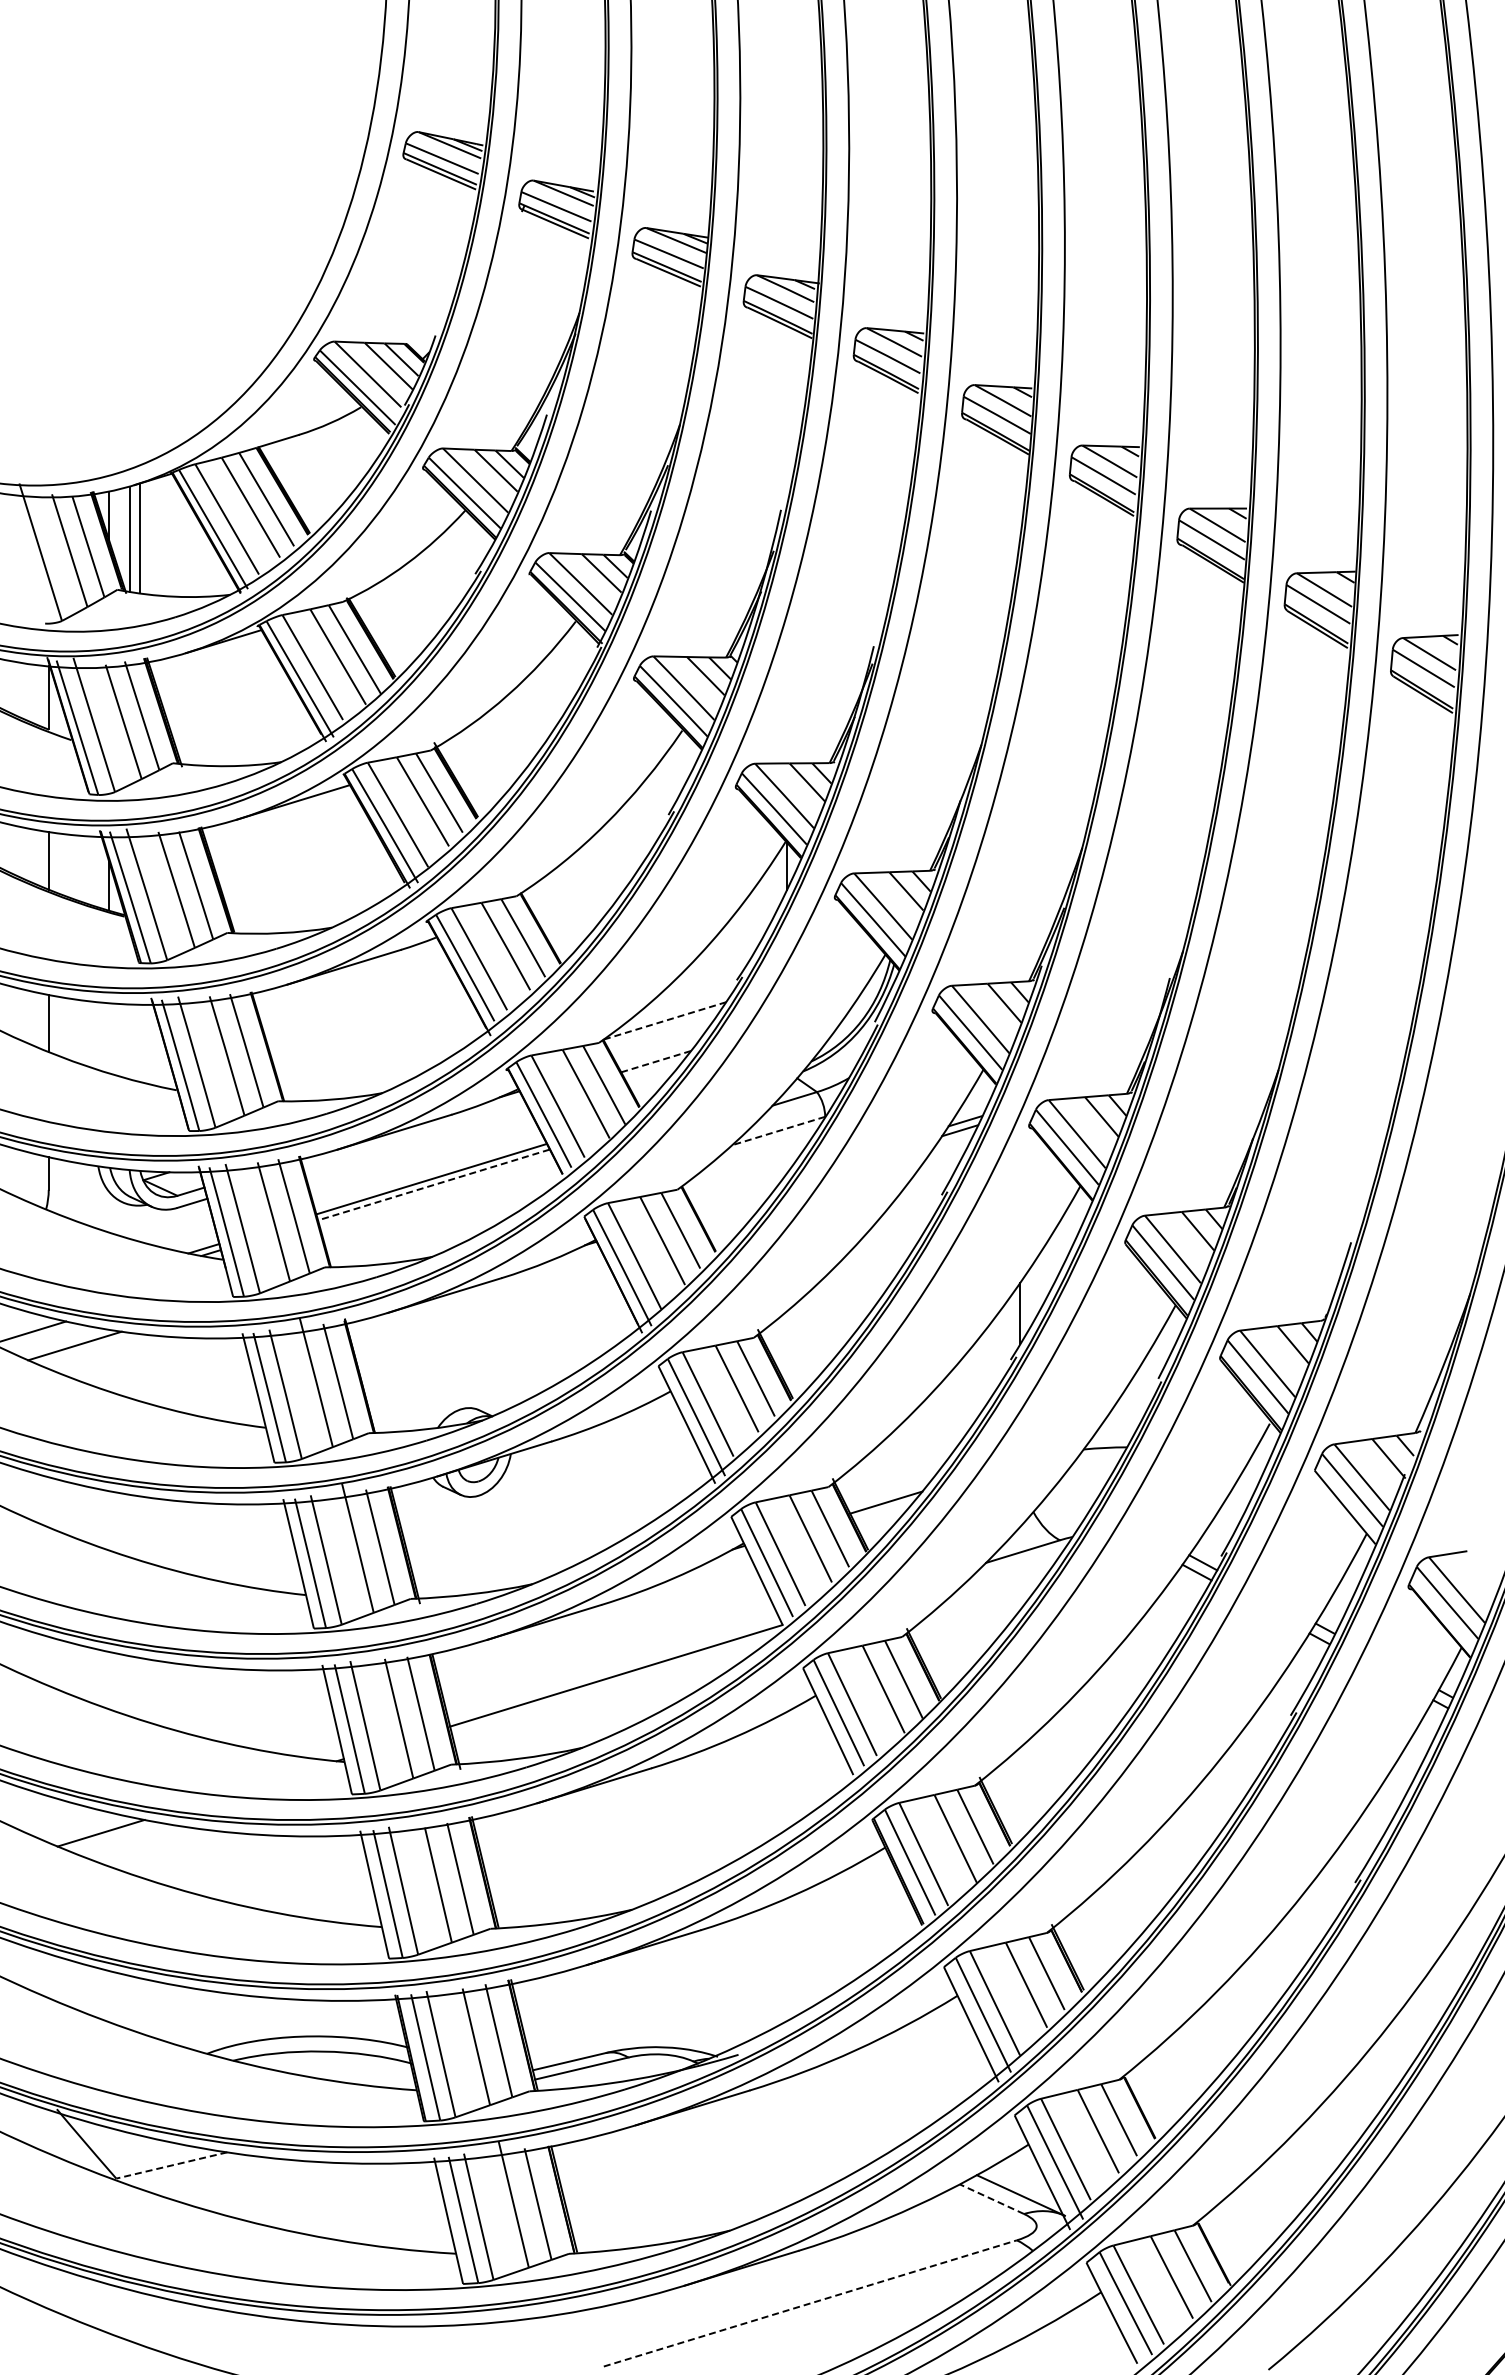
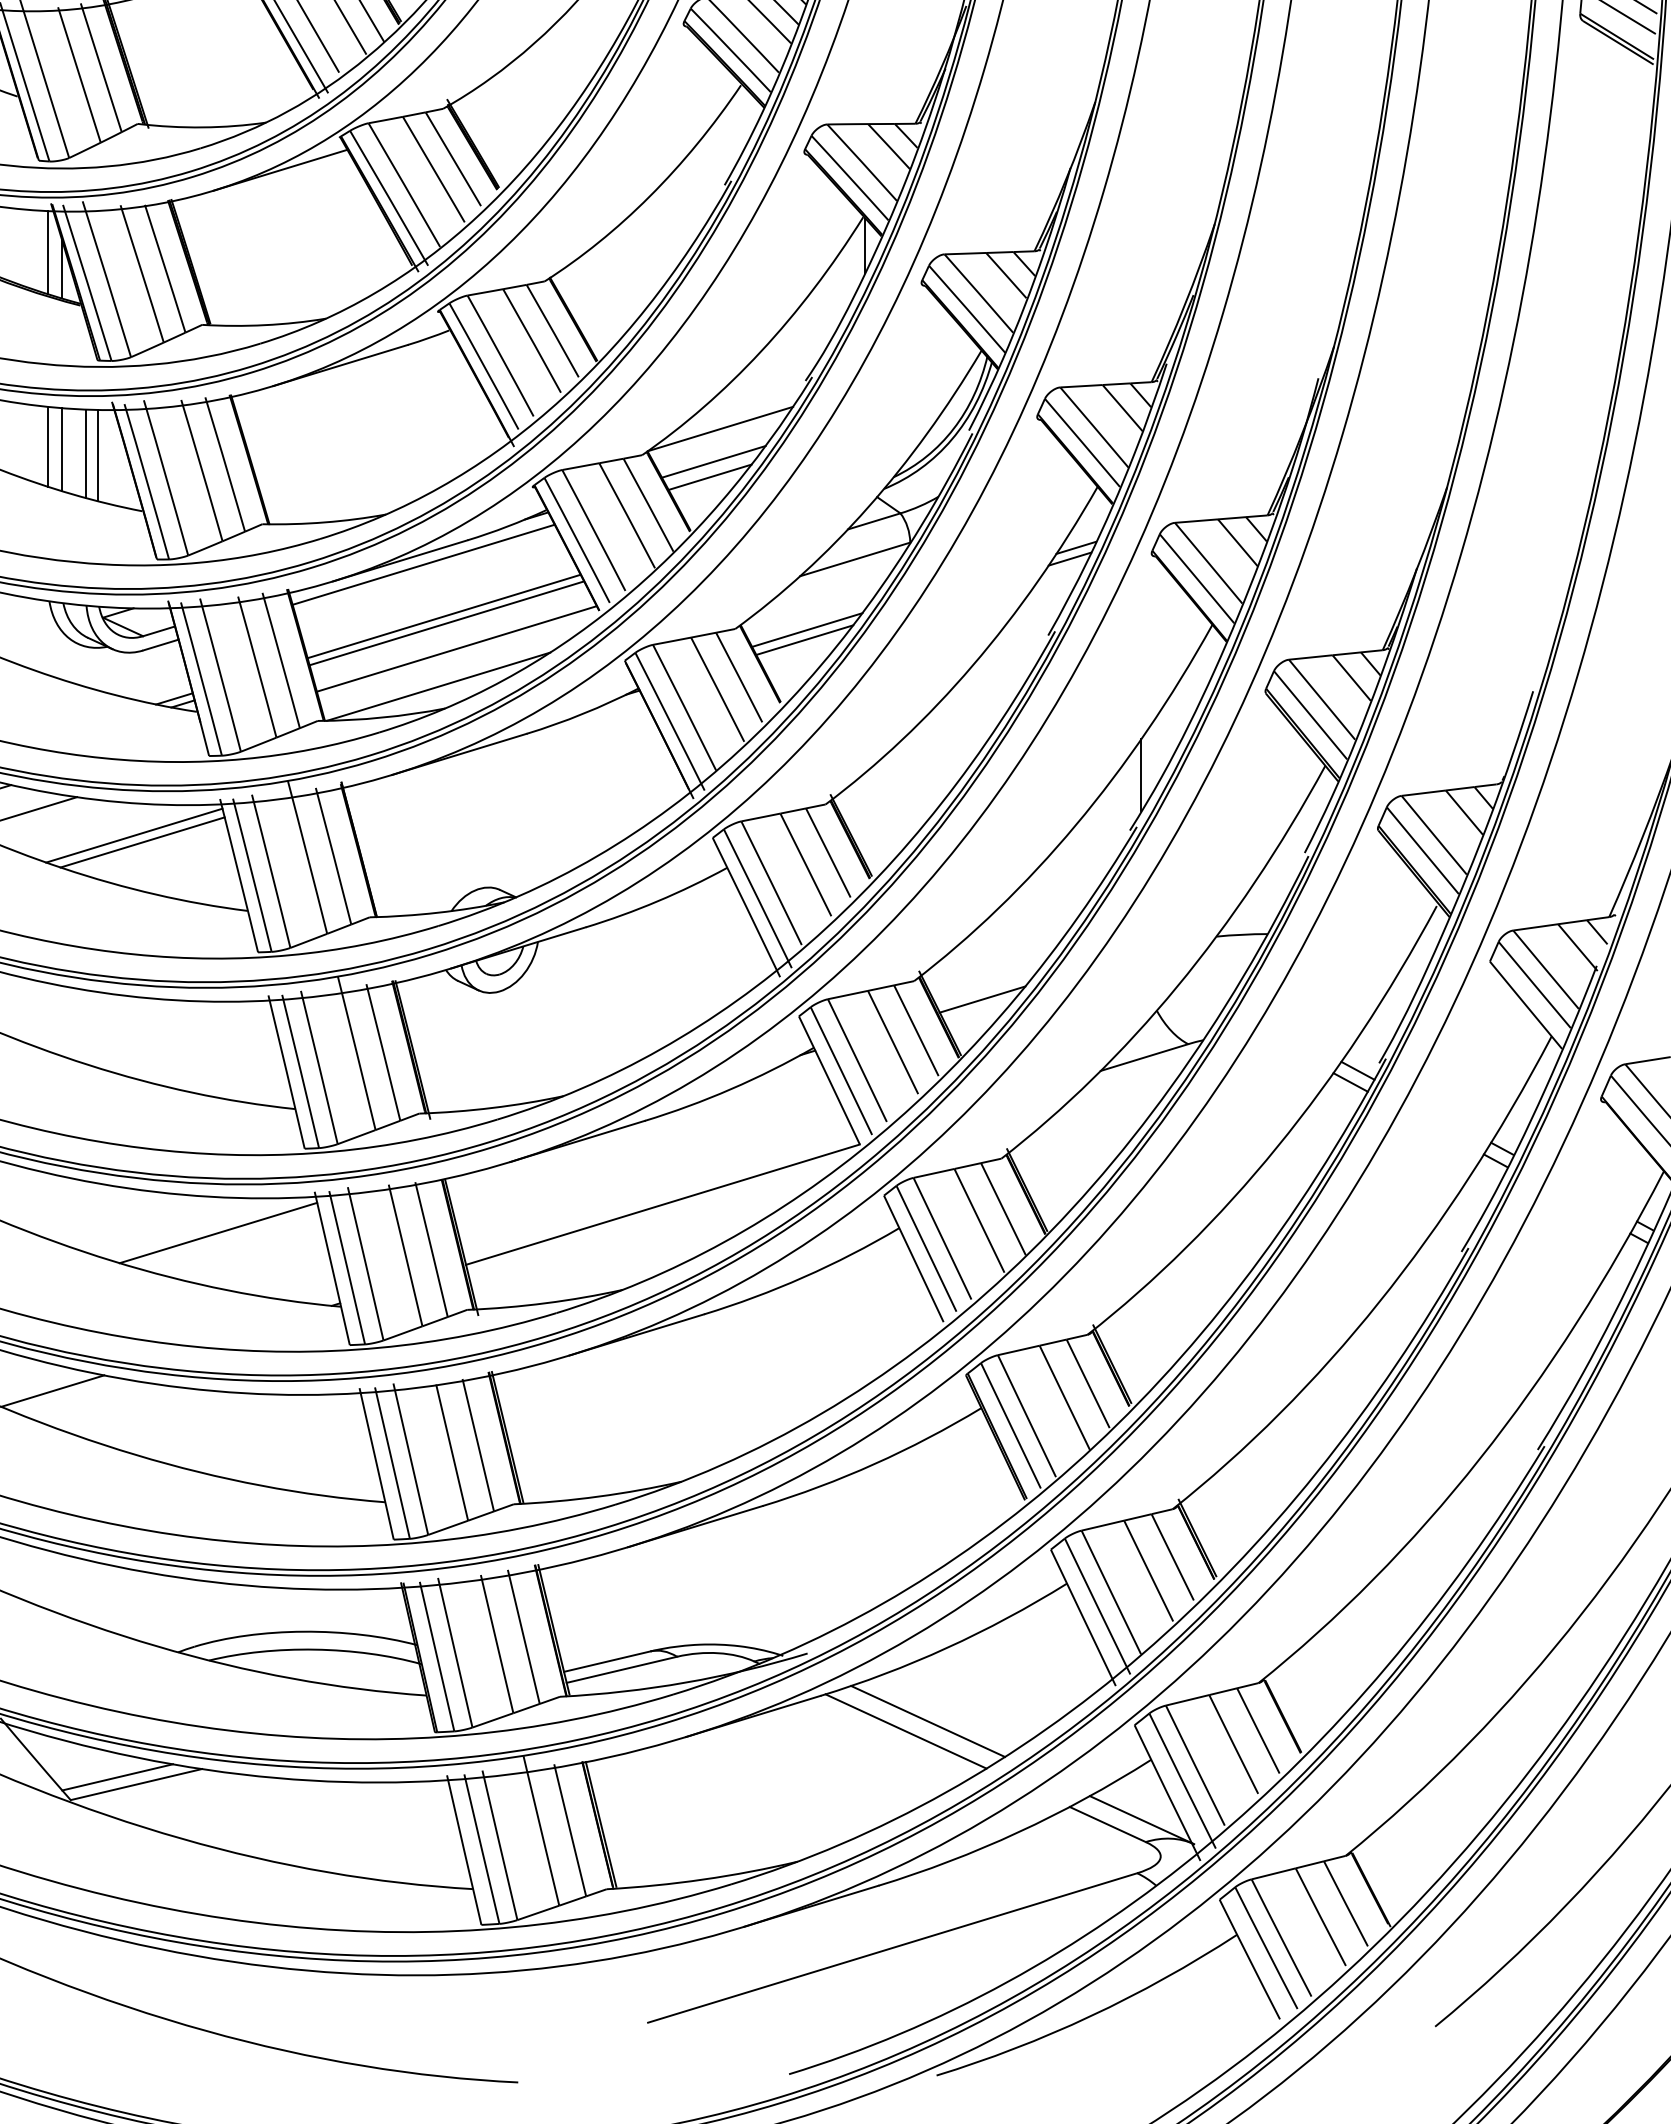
line: (97, 871) -> (48, 252), added
line: (664, 1021) -> (719, 429), dashed -> solid
line: (97, 1035) -> (48, 446), added
line: (108, 1038) -> (61, 449), added
line: (129, 1041) -> (86, 453), added
line: (139, 1042) -> (98, 454), added
line: (659, 1048) -> (714, 461), added
line: (656, 1061) -> (710, 477), dashed -> solid
line: (778, 1131) -> (854, 560), dashed -> solid
line: (413, 1135) -> (422, 564), added
line: (433, 1185) -> (446, 623), dashed -> solid
line: (737, 1190) -> (806, 629), added
line: (736, 1198) -> (805, 639), added
line: (442, 1206) -> (457, 648), added
line: (426, 1238) -> (438, 686), added
line: (169, 1363) -> (133, 834), added
line: (176, 1369) -> (141, 841), added
line: (240, 1699) -> (217, 1232), added
line: (840, 2112) -> (928, 1721), added
line: (821, 2120) -> (905, 1731), added
line: (155, 2159) -> (117, 1777), added
line: (171, 2165) -> (136, 1784), dashed -> solid
line: (991, 2199) -> (1107, 1824), dashed -> solid
line: (810, 2303) -> (892, 1948), dashed -> solid

